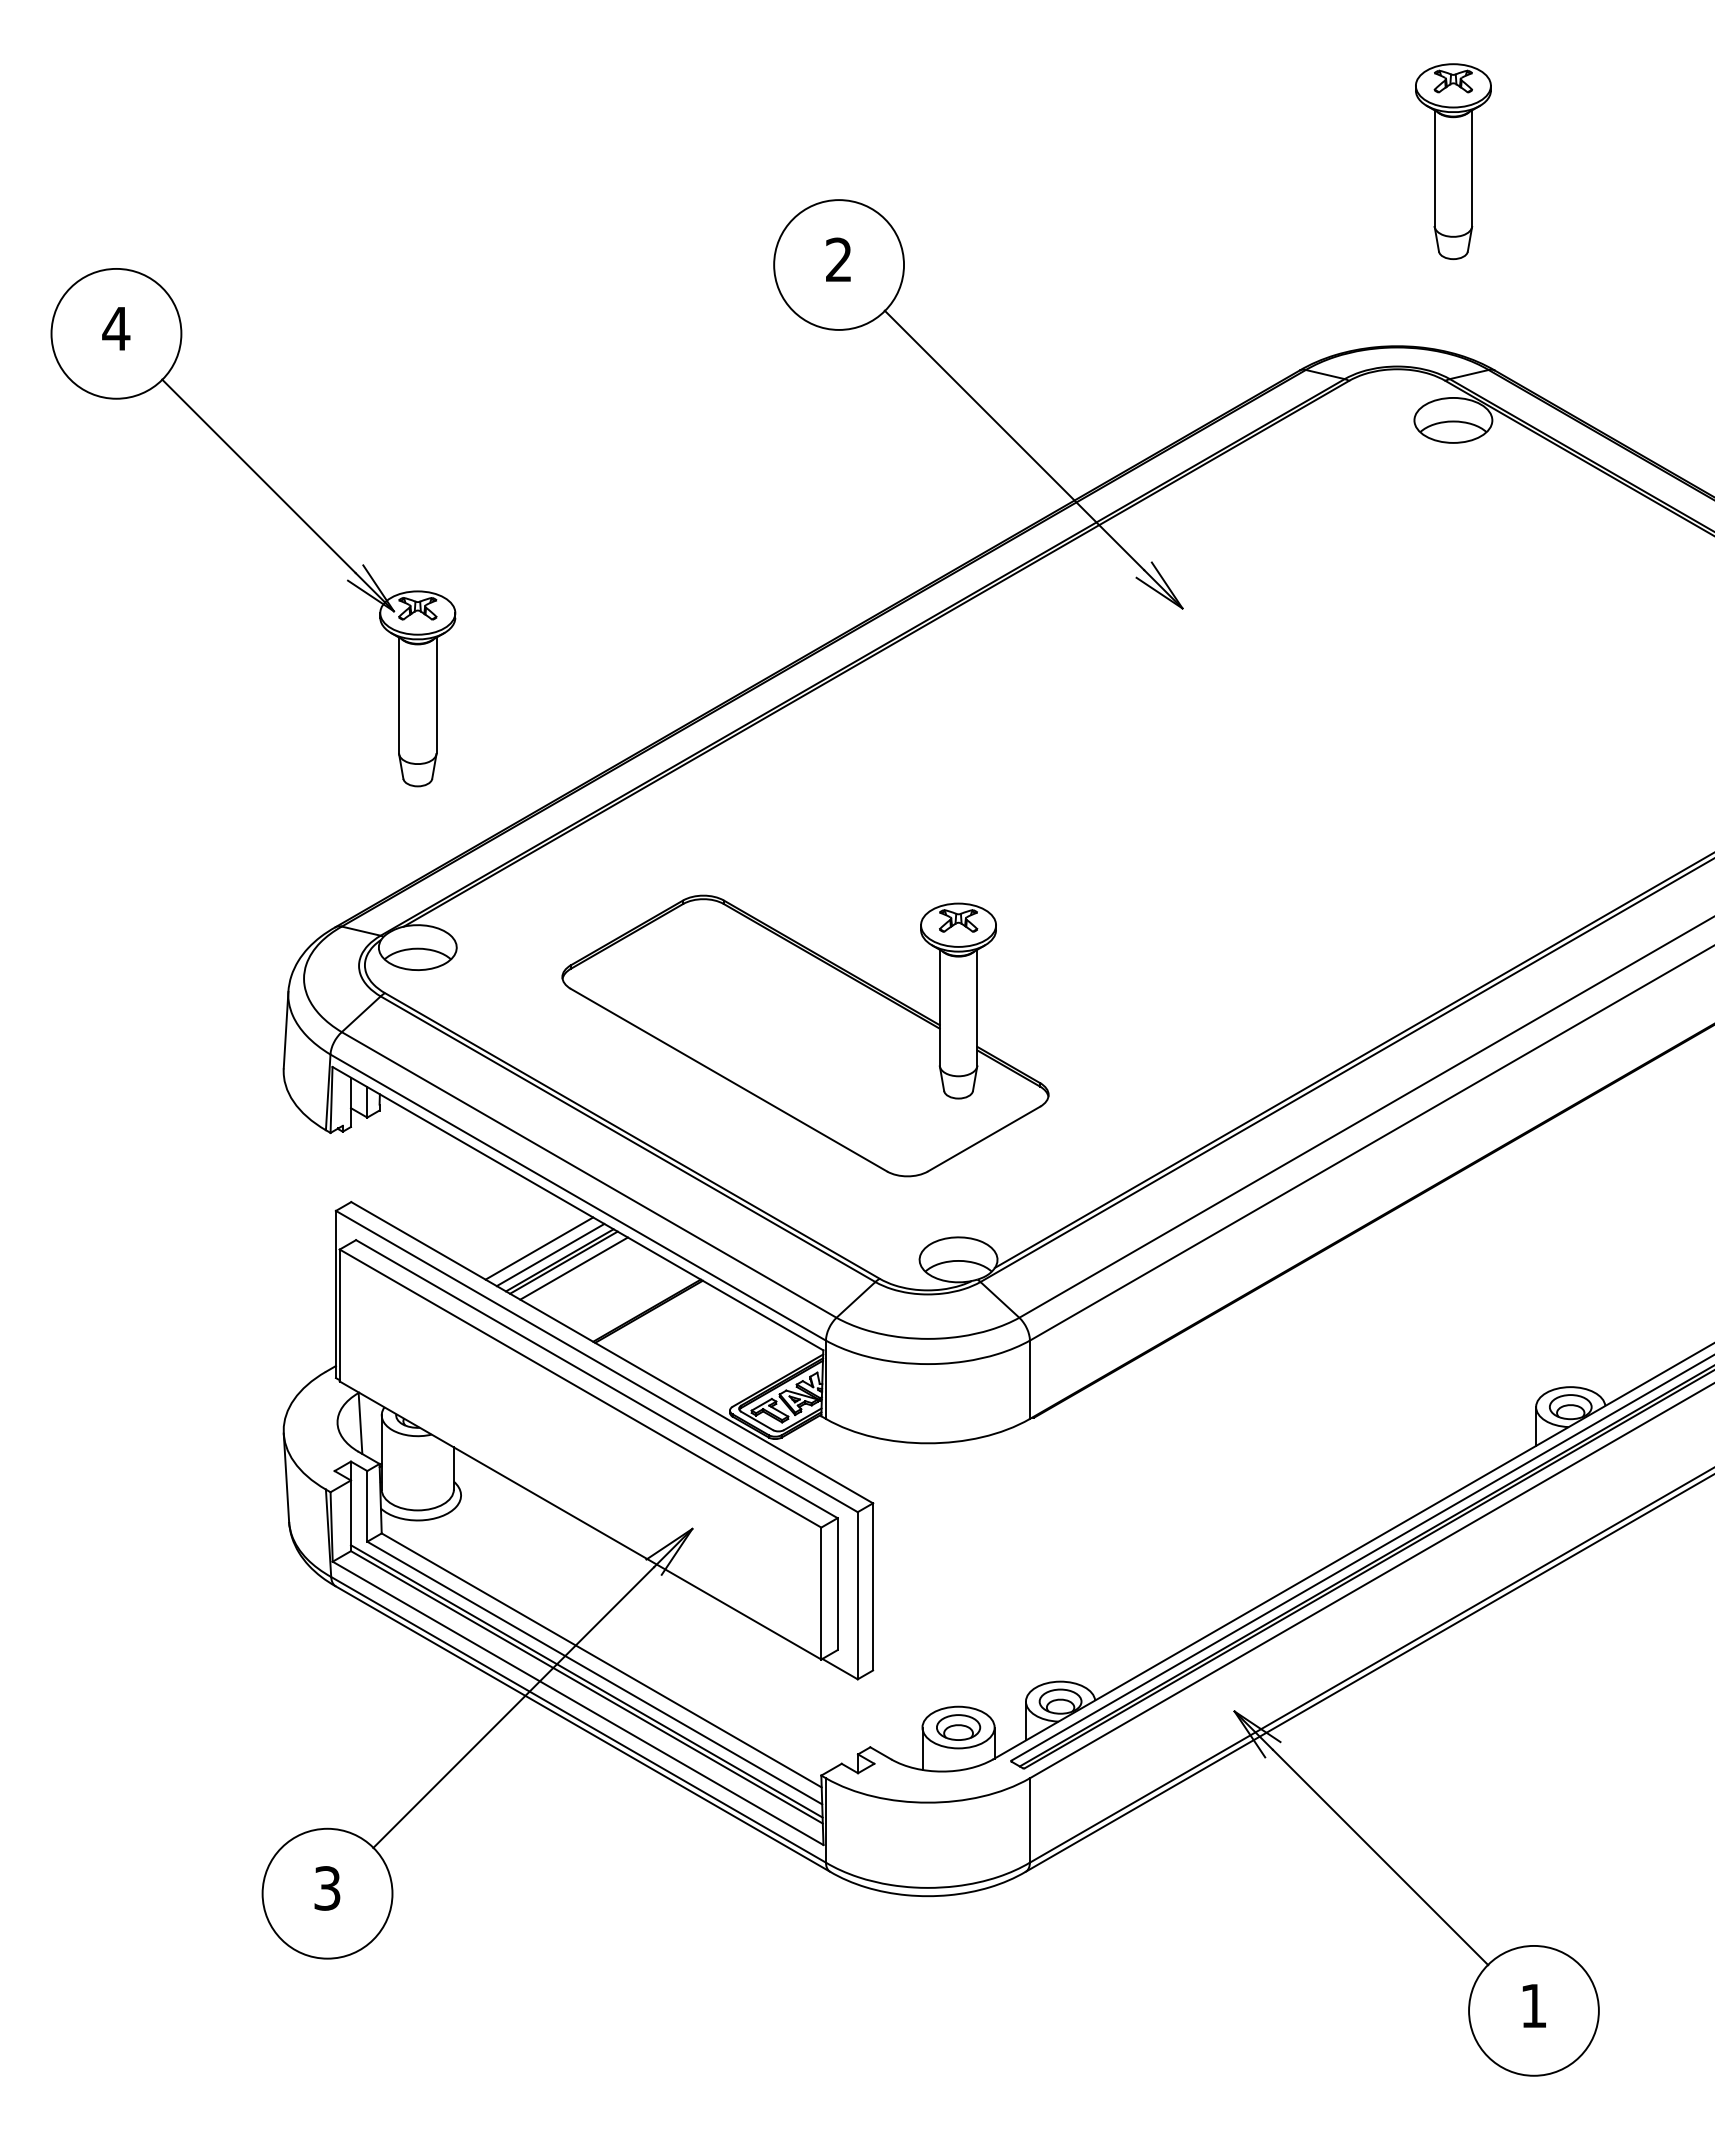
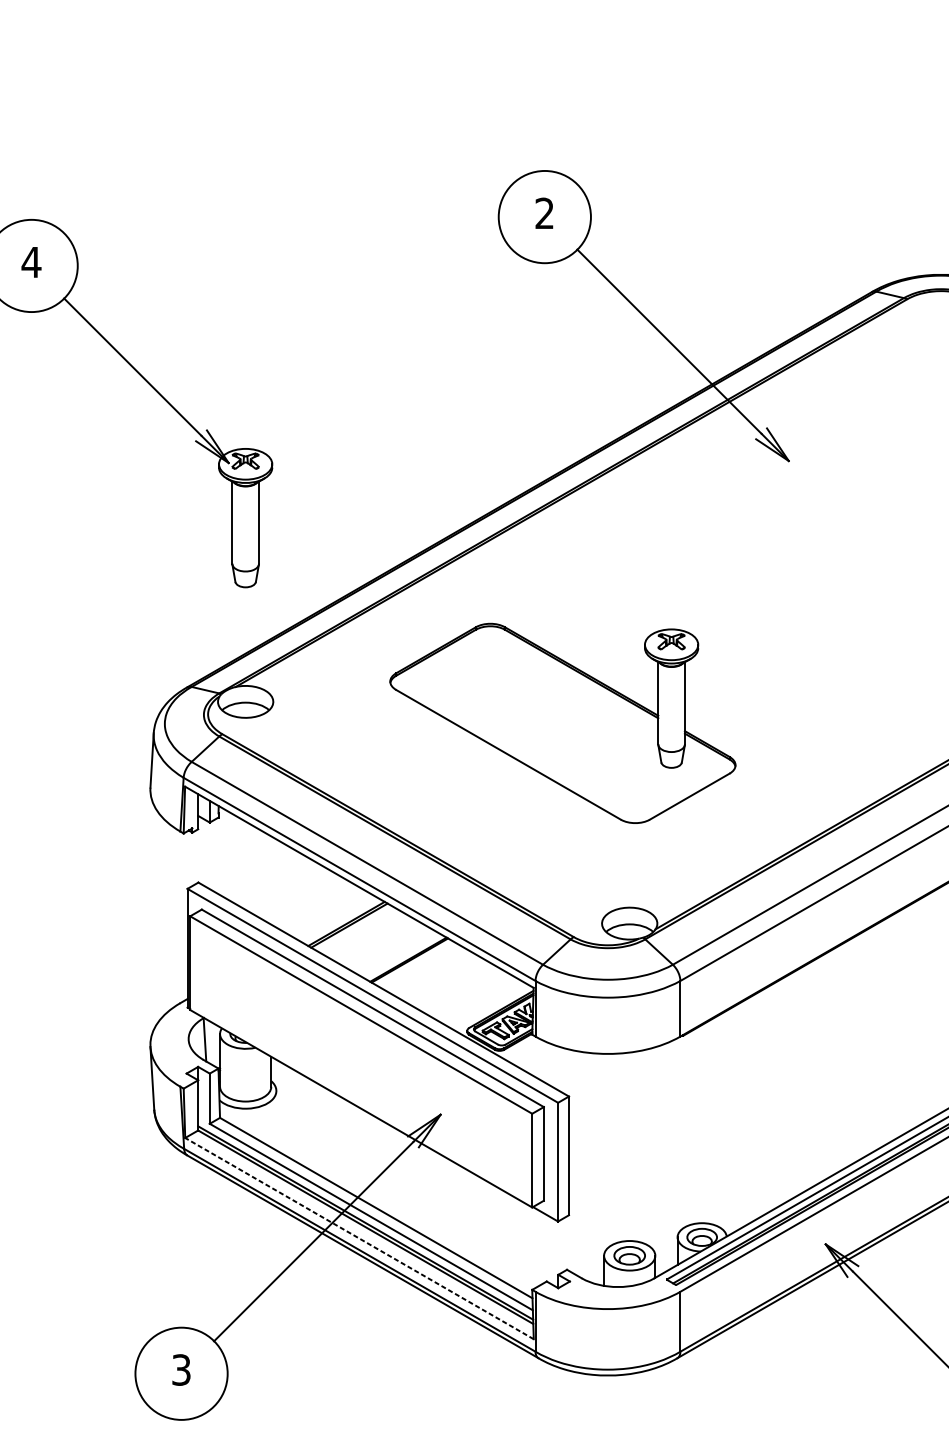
part: (805, 1035) -> (562, 723), moved
line: (539, 1248) -> (332, 915), removed
line: (550, 1254) -> (339, 919), removed
line: (573, 1268) -> (356, 929), removed
line: (577, 1703) -> (359, 1238), solid -> dashed

